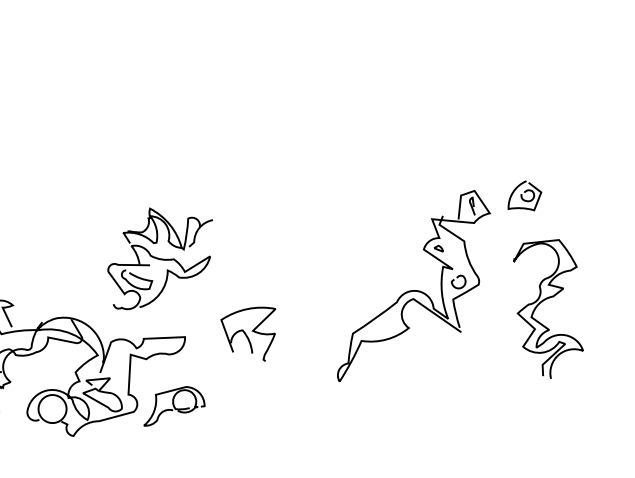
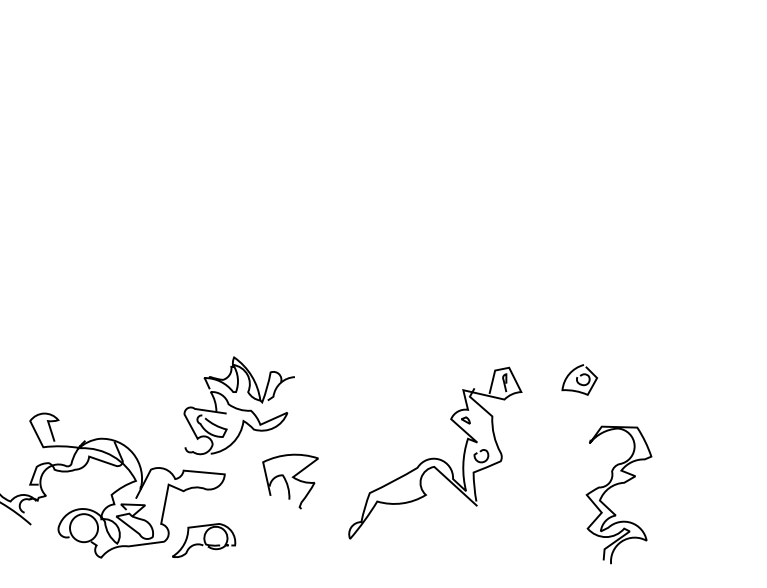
part: (160, 255) -> (238, 405), moved
part: (412, 284) -> (435, 452), moved
part: (544, 301) -> (614, 486), moved

